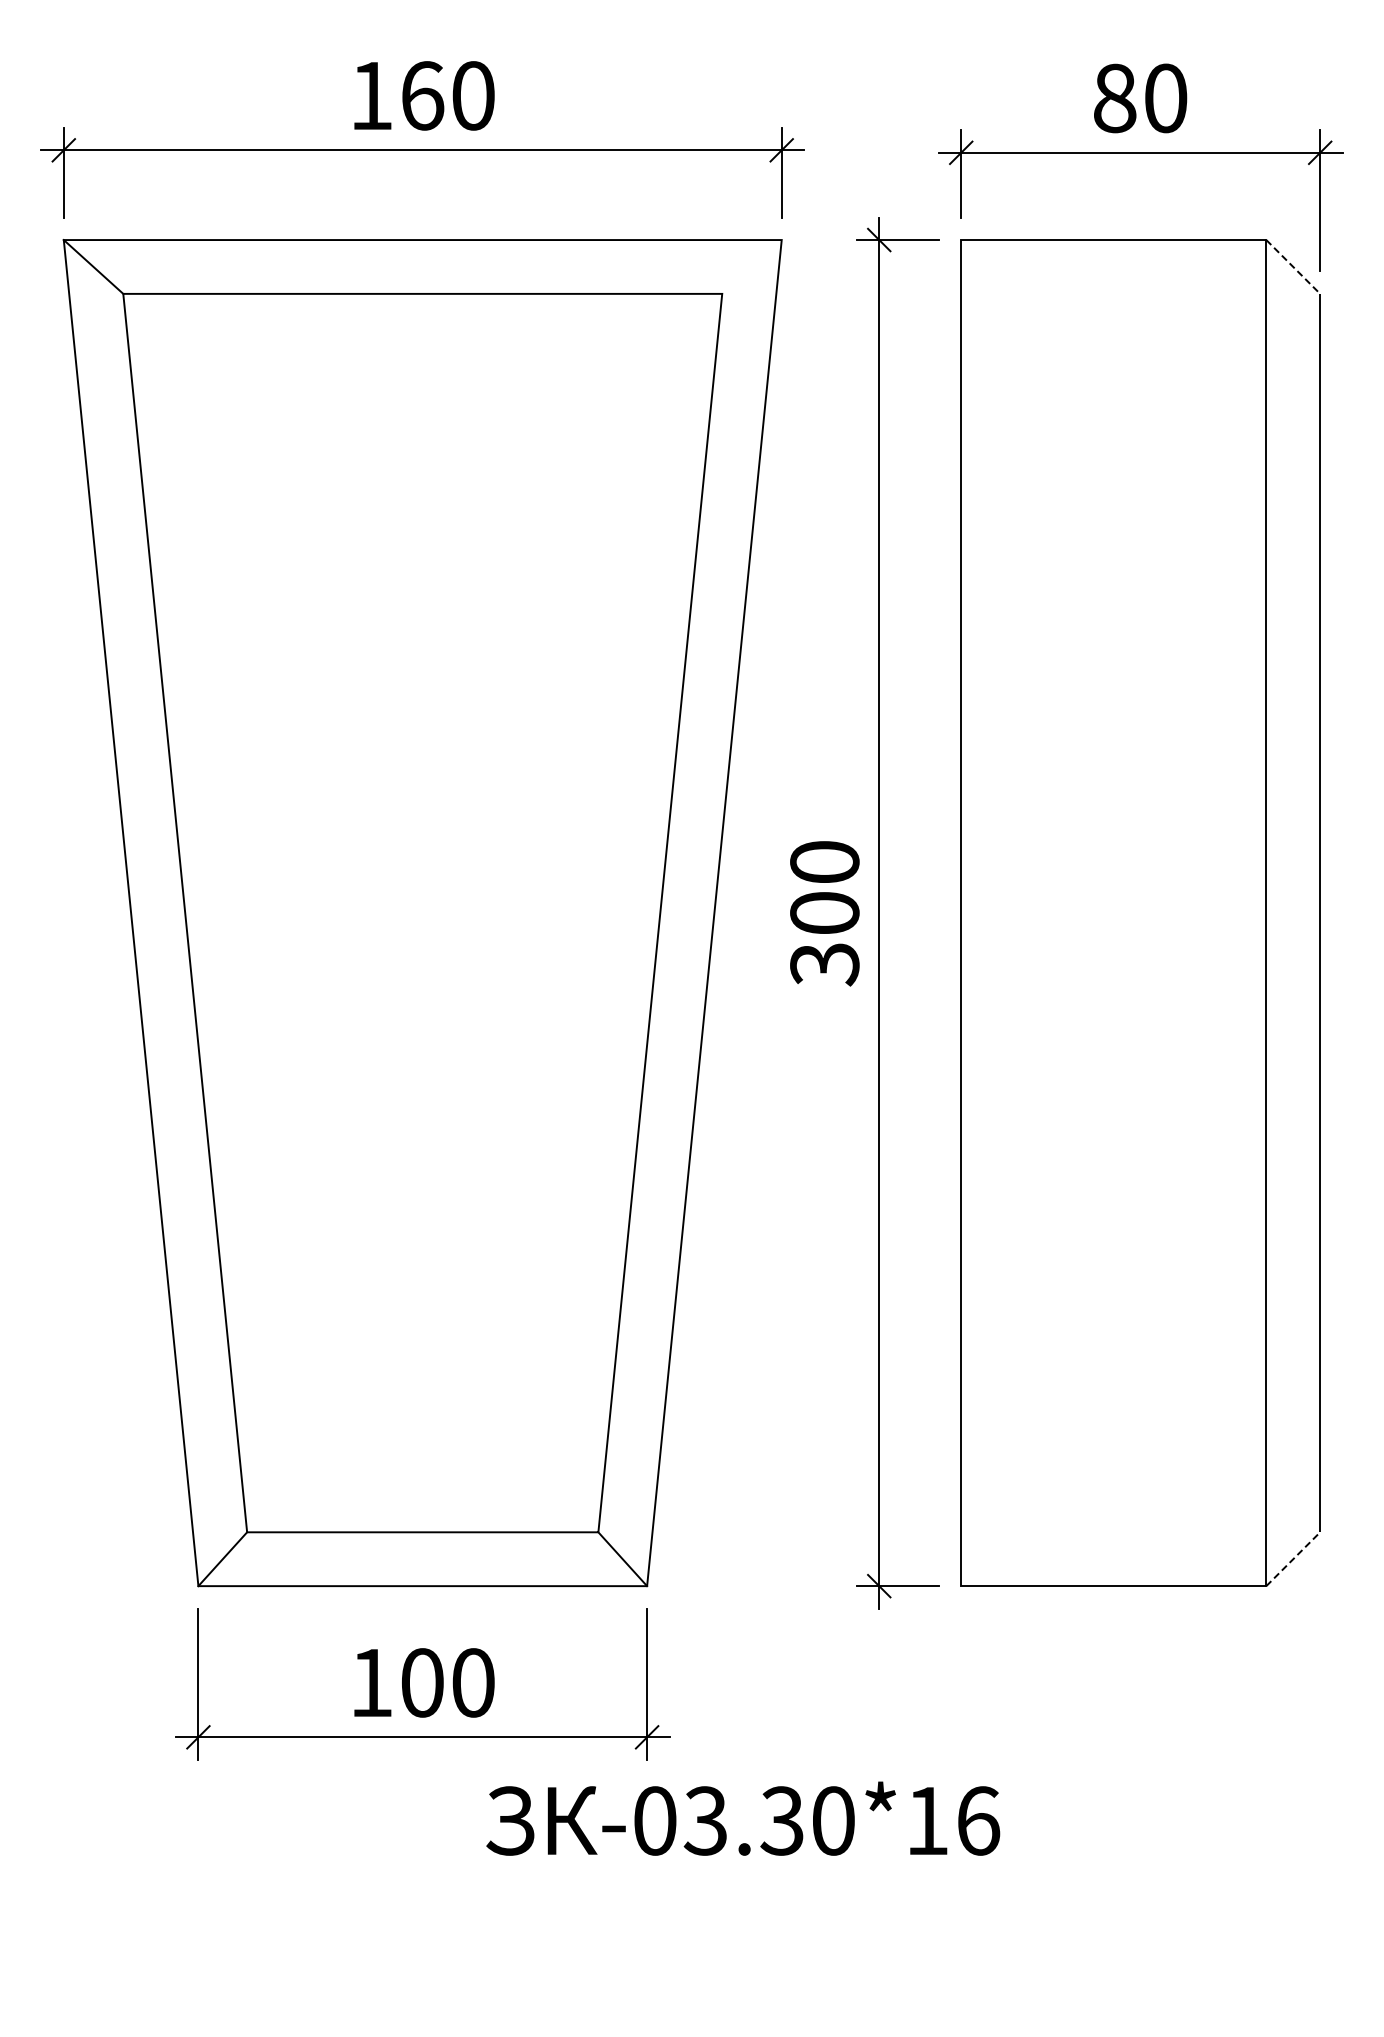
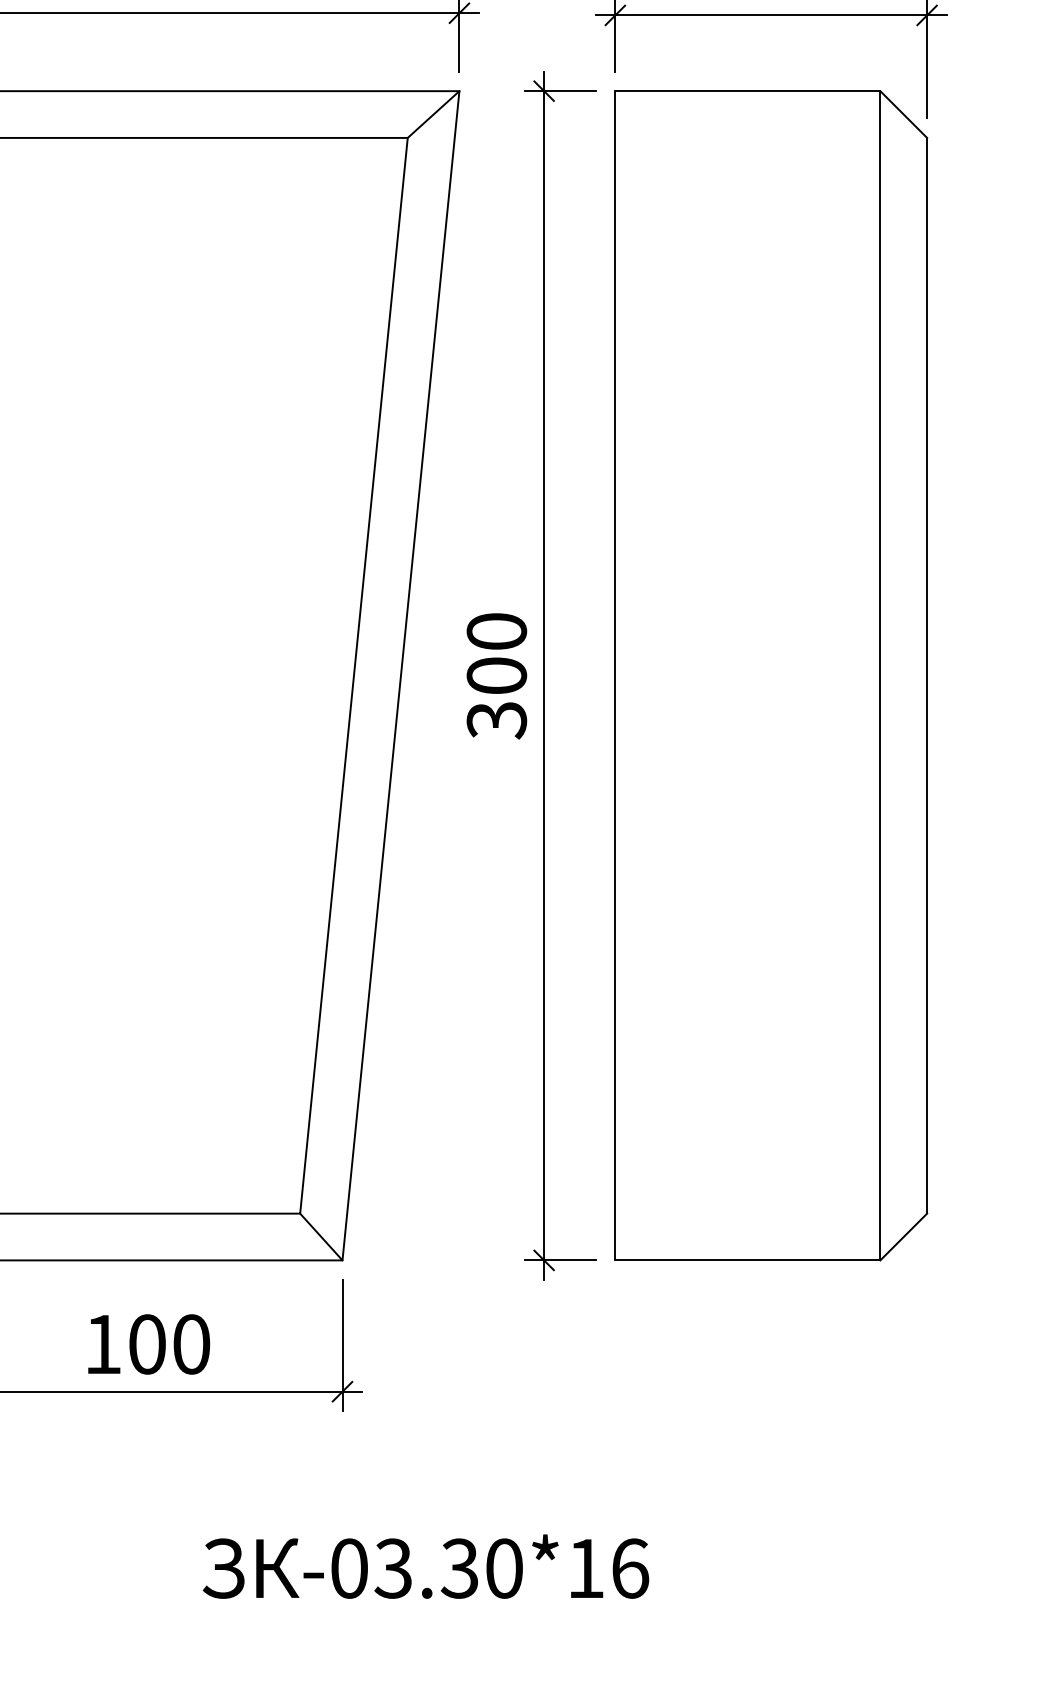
line: (751, 266) -> (433, 114), added
line: (1293, 267) -> (903, 115), dashed -> solid
line: (1293, 1558) -> (903, 1236), dashed -> solid
text: (743, 1818) -> (426, 1566), moved

